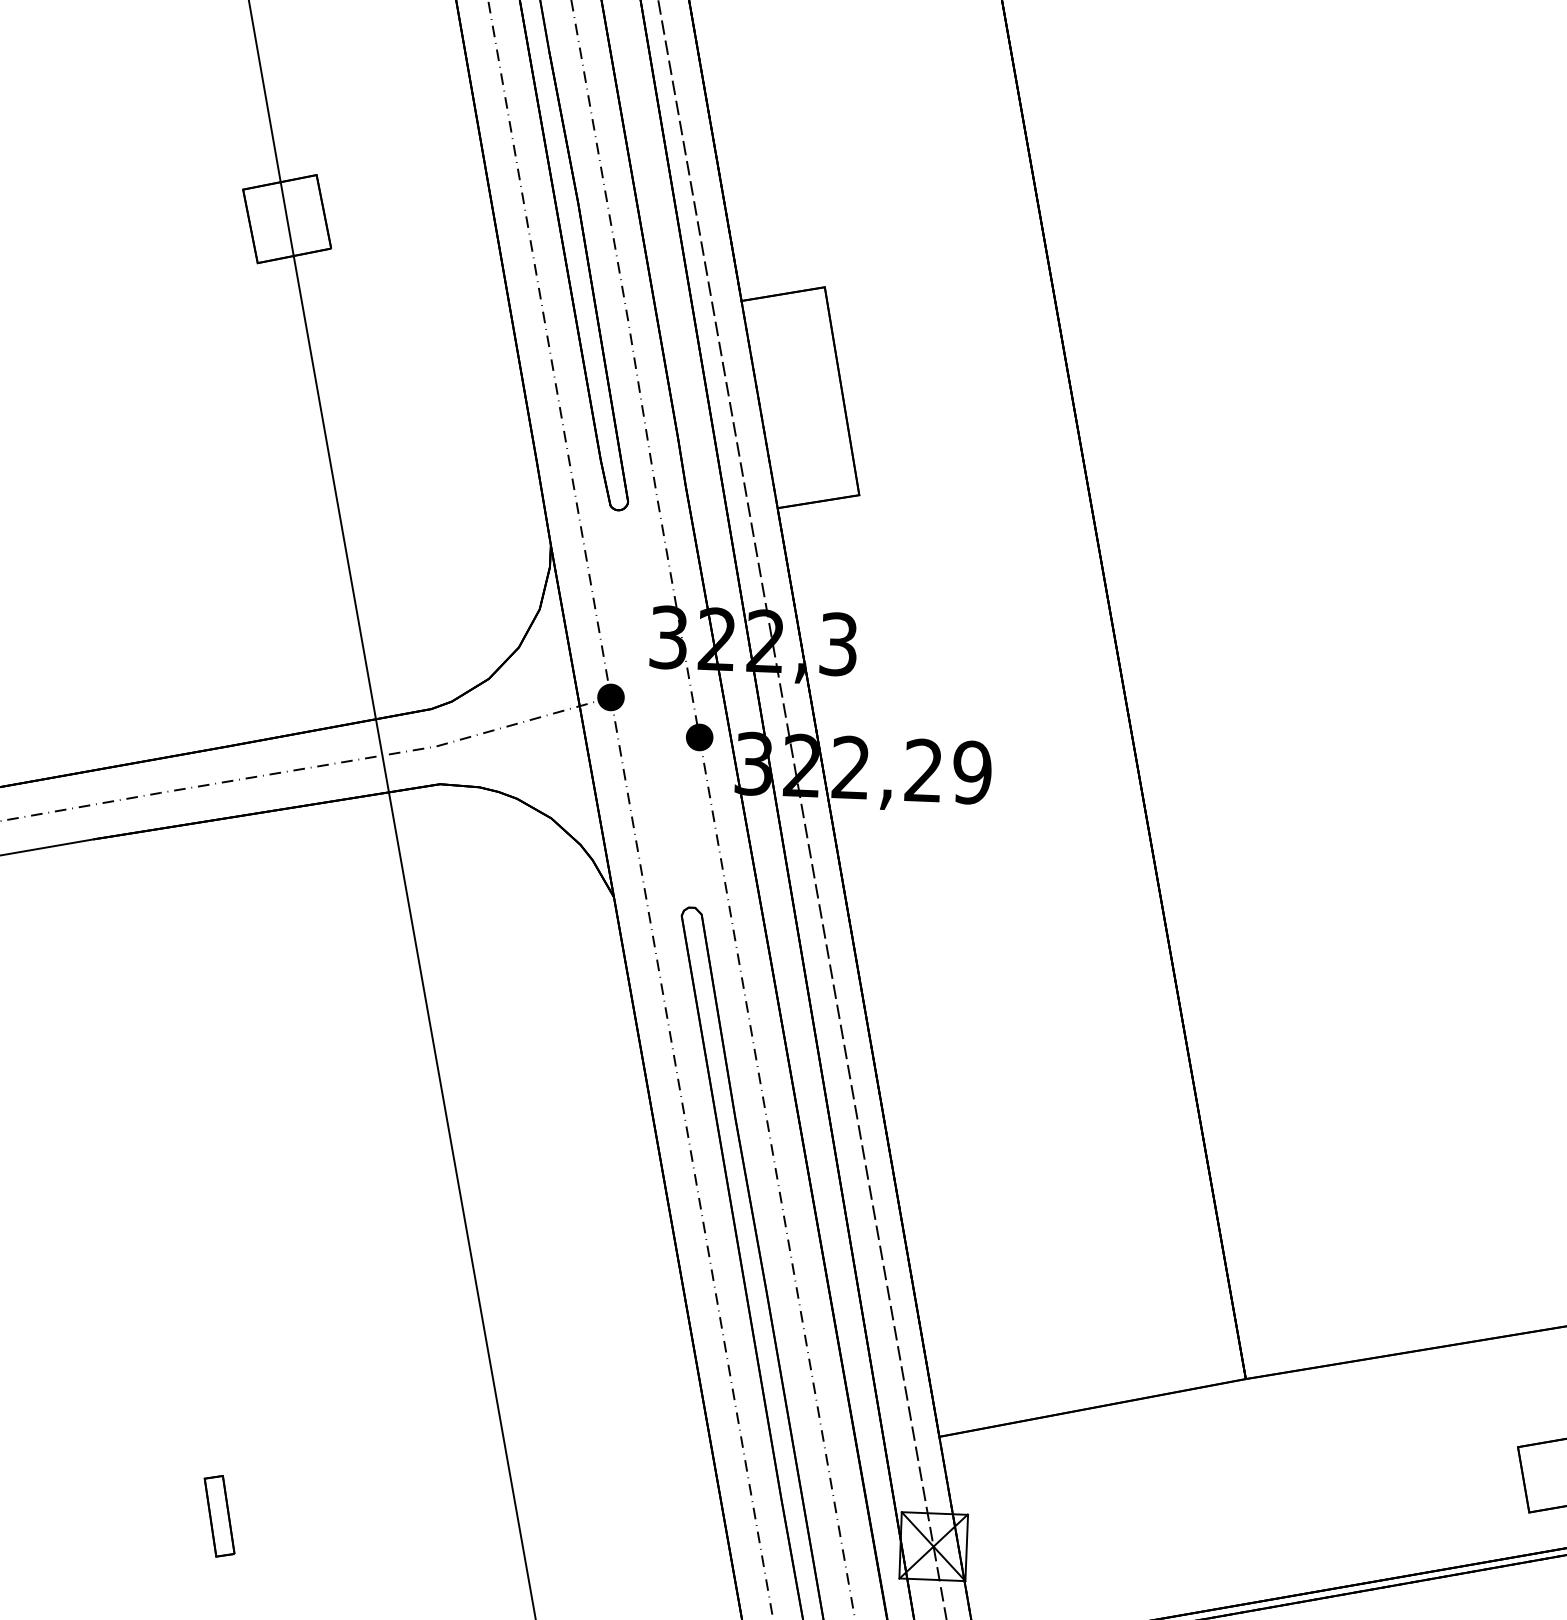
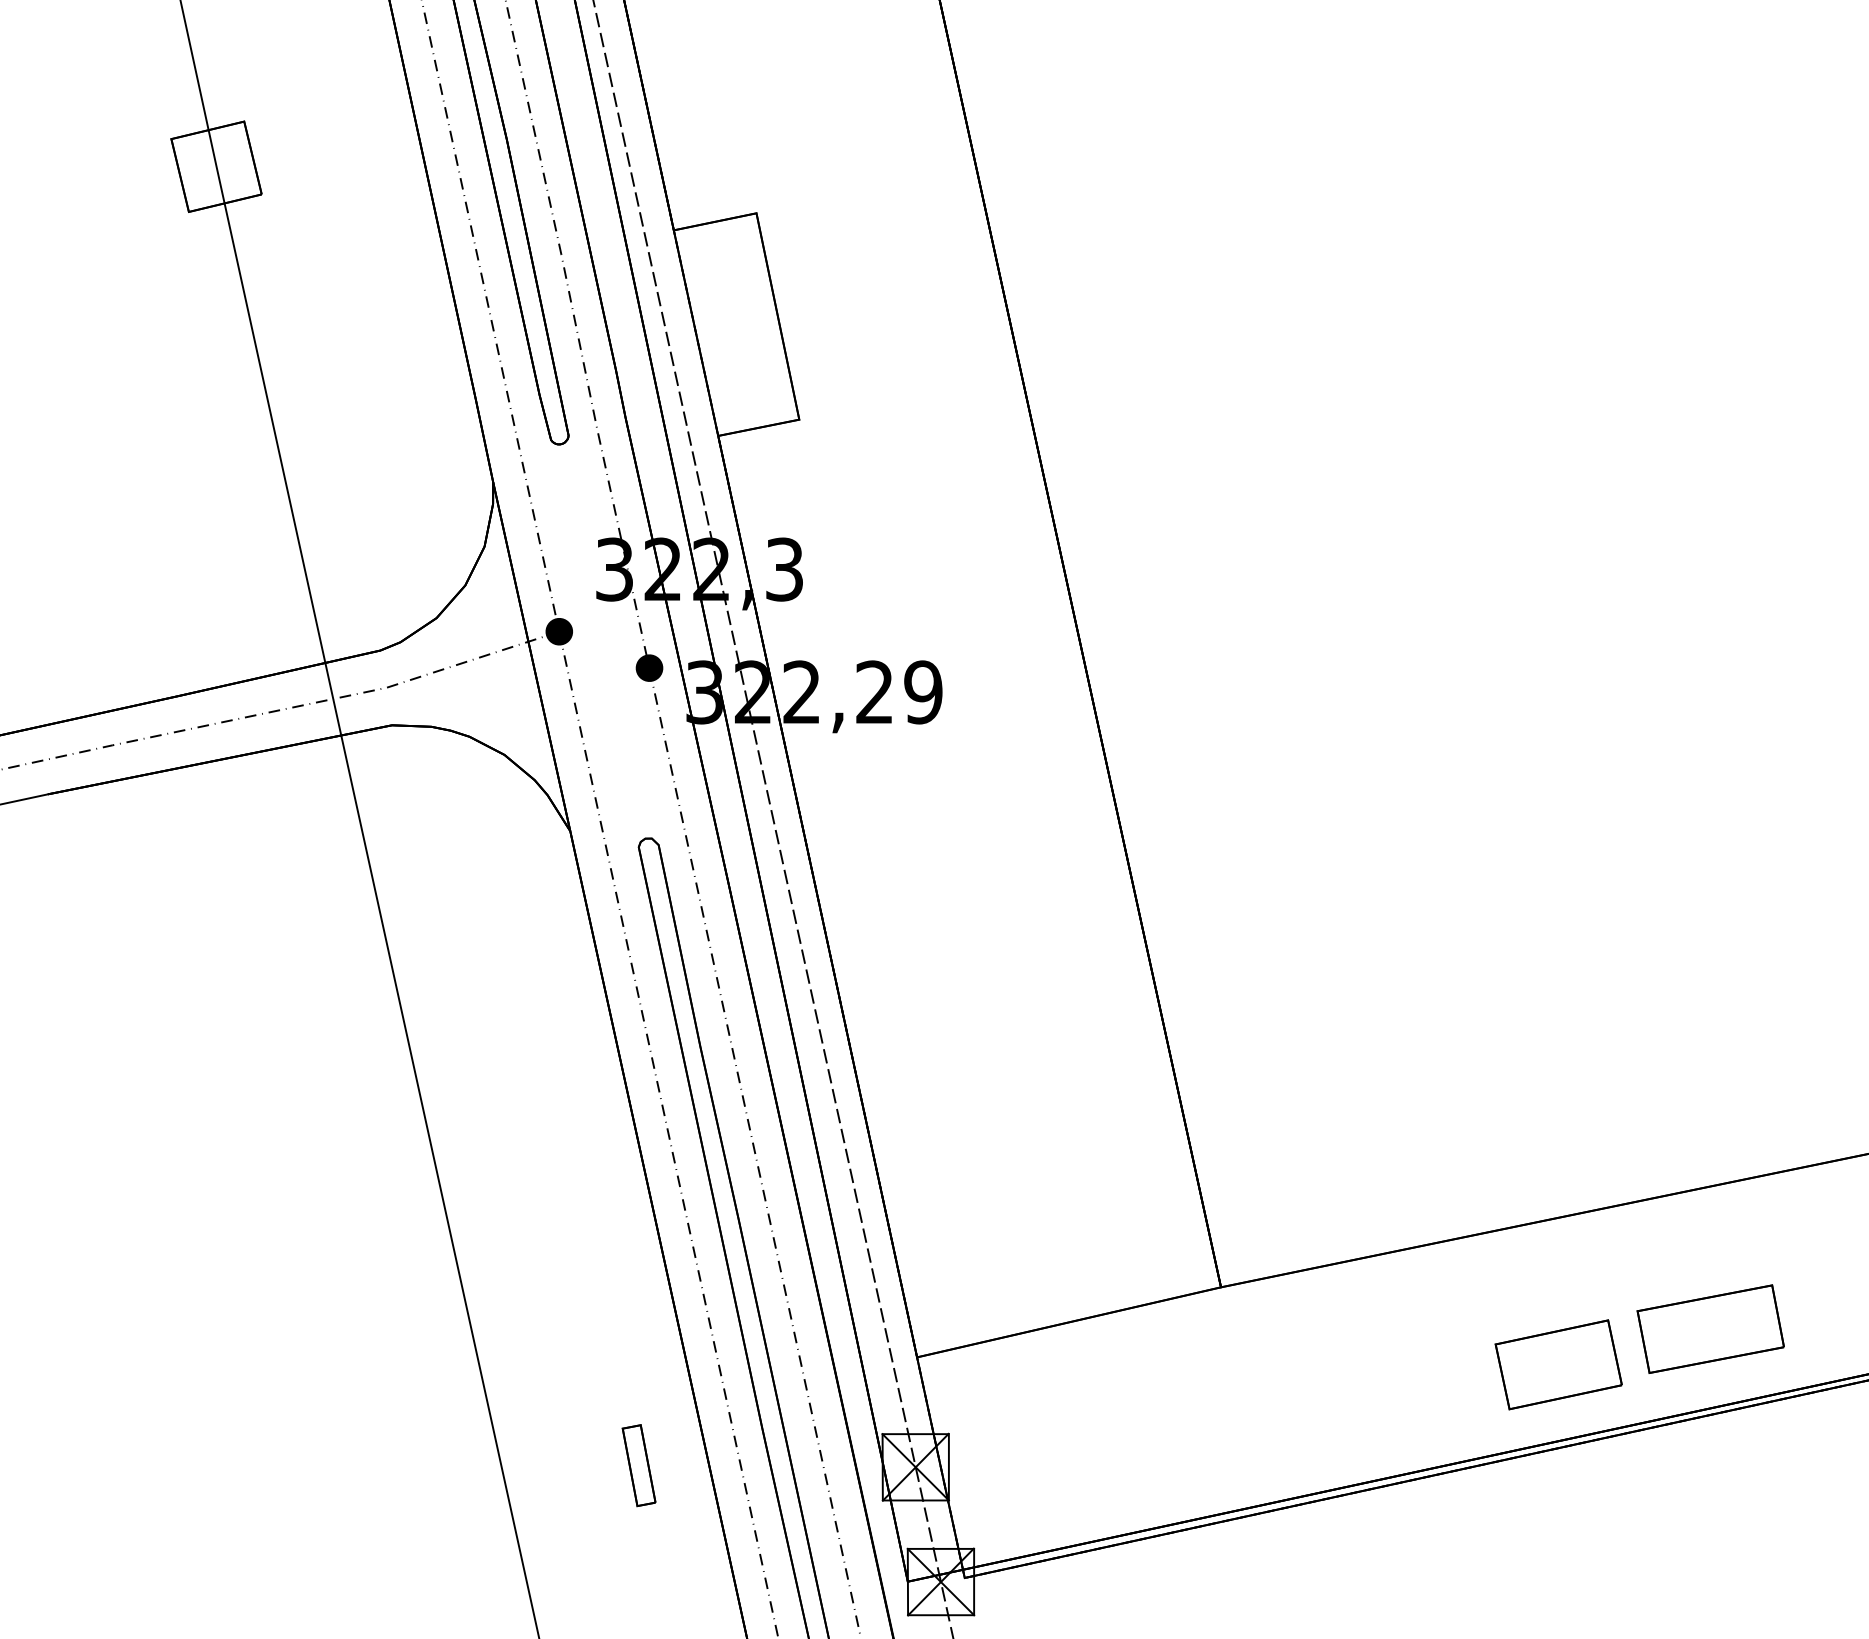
part: (219, 1516) -> (638, 1465), moved

